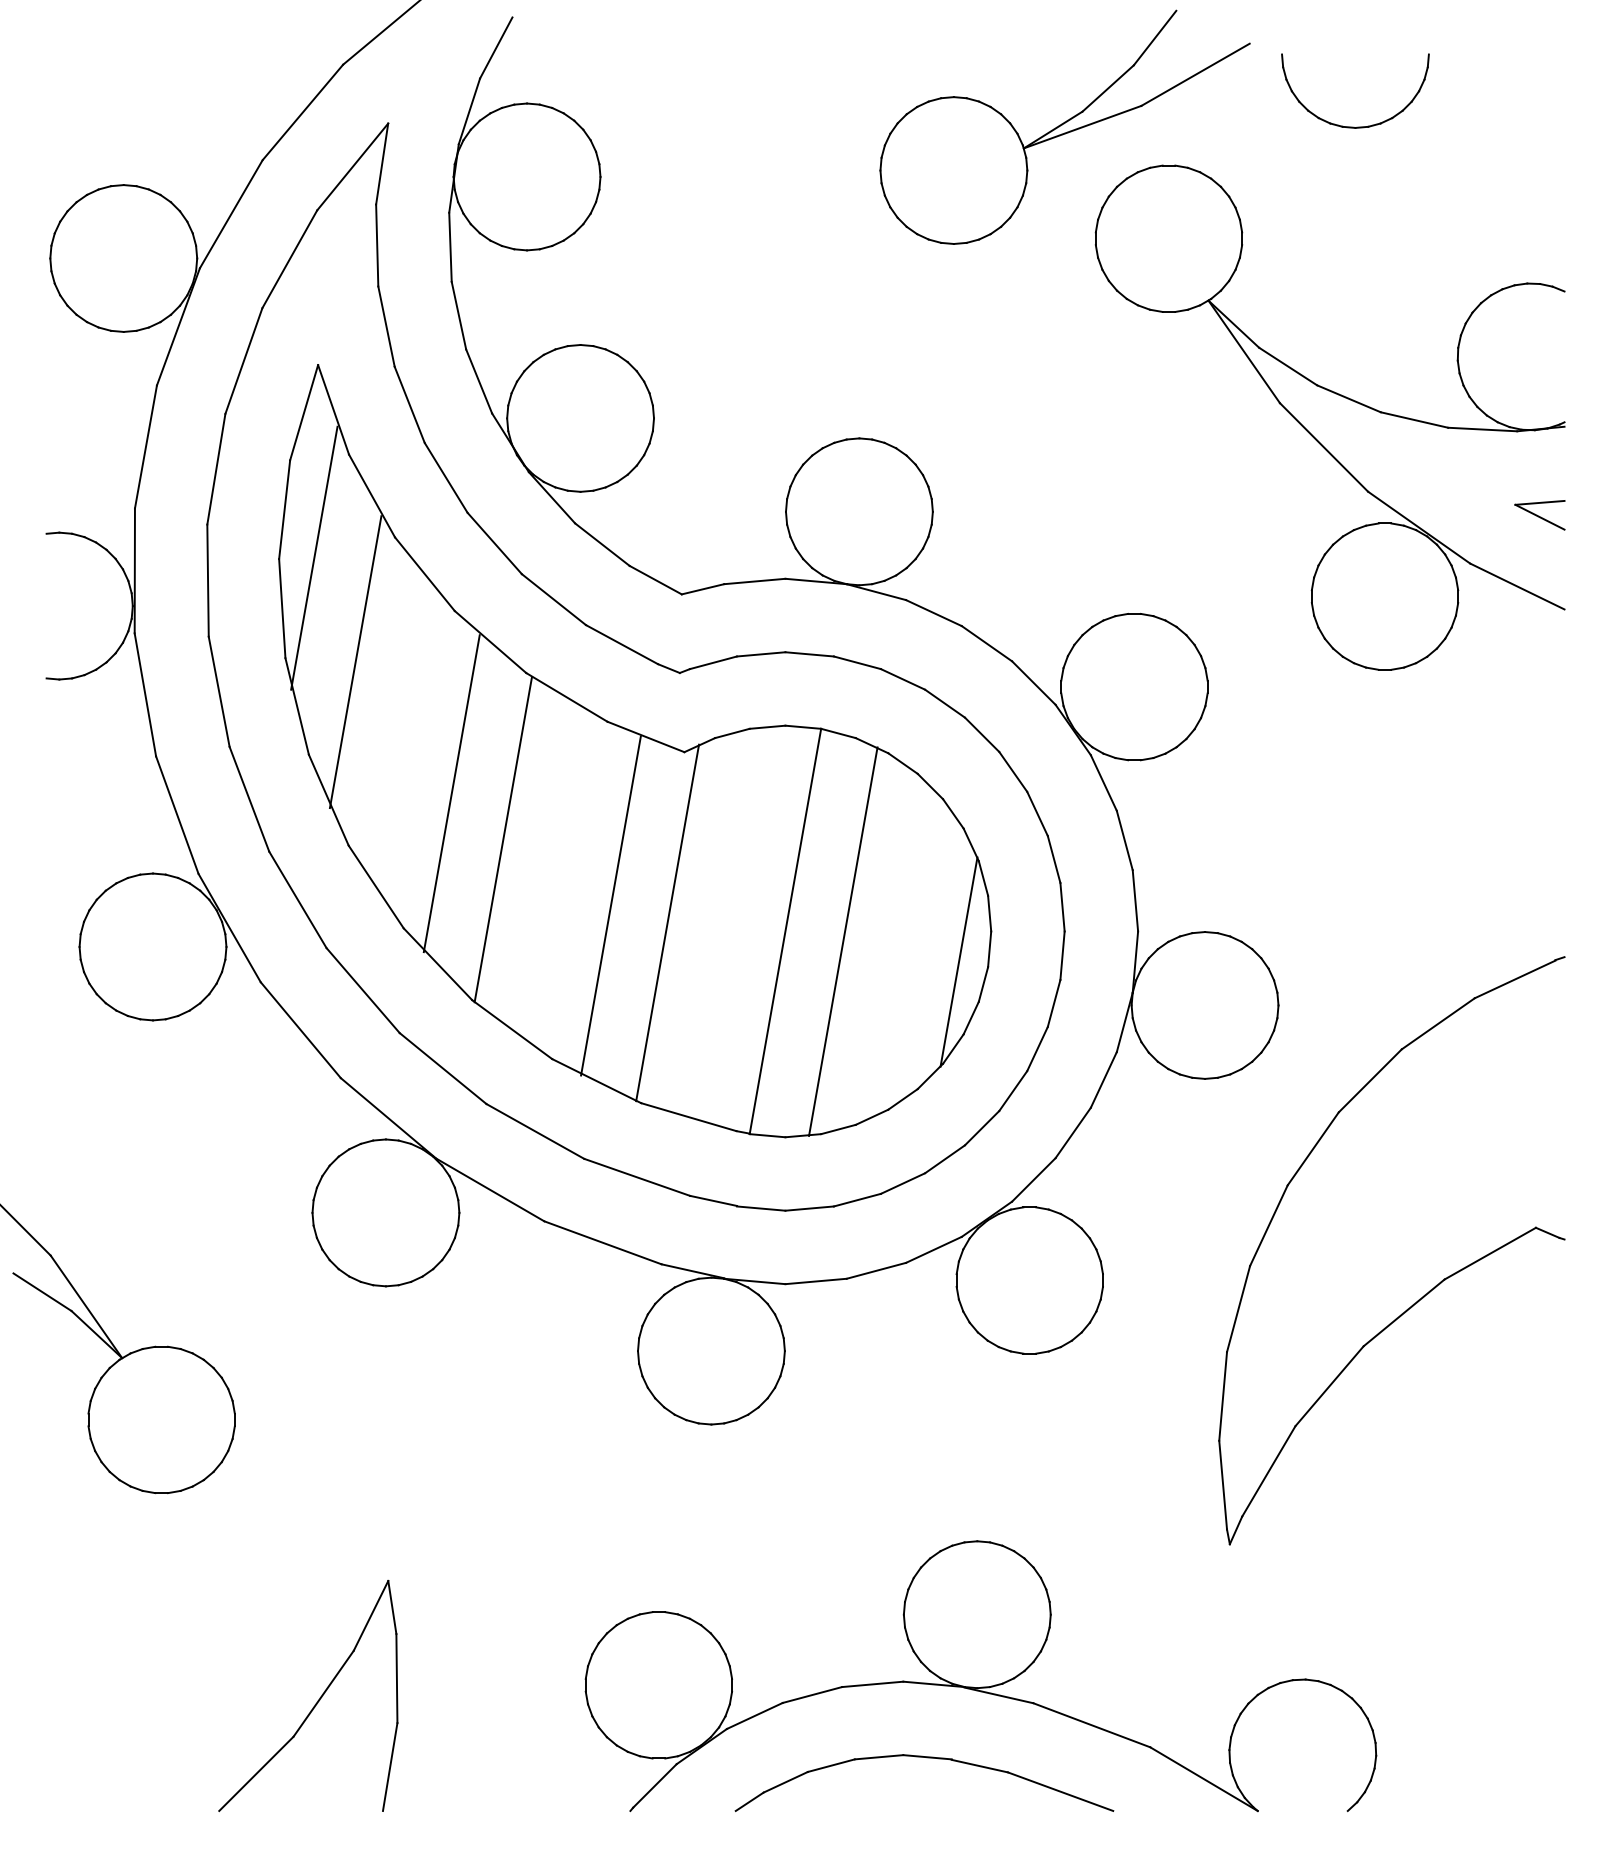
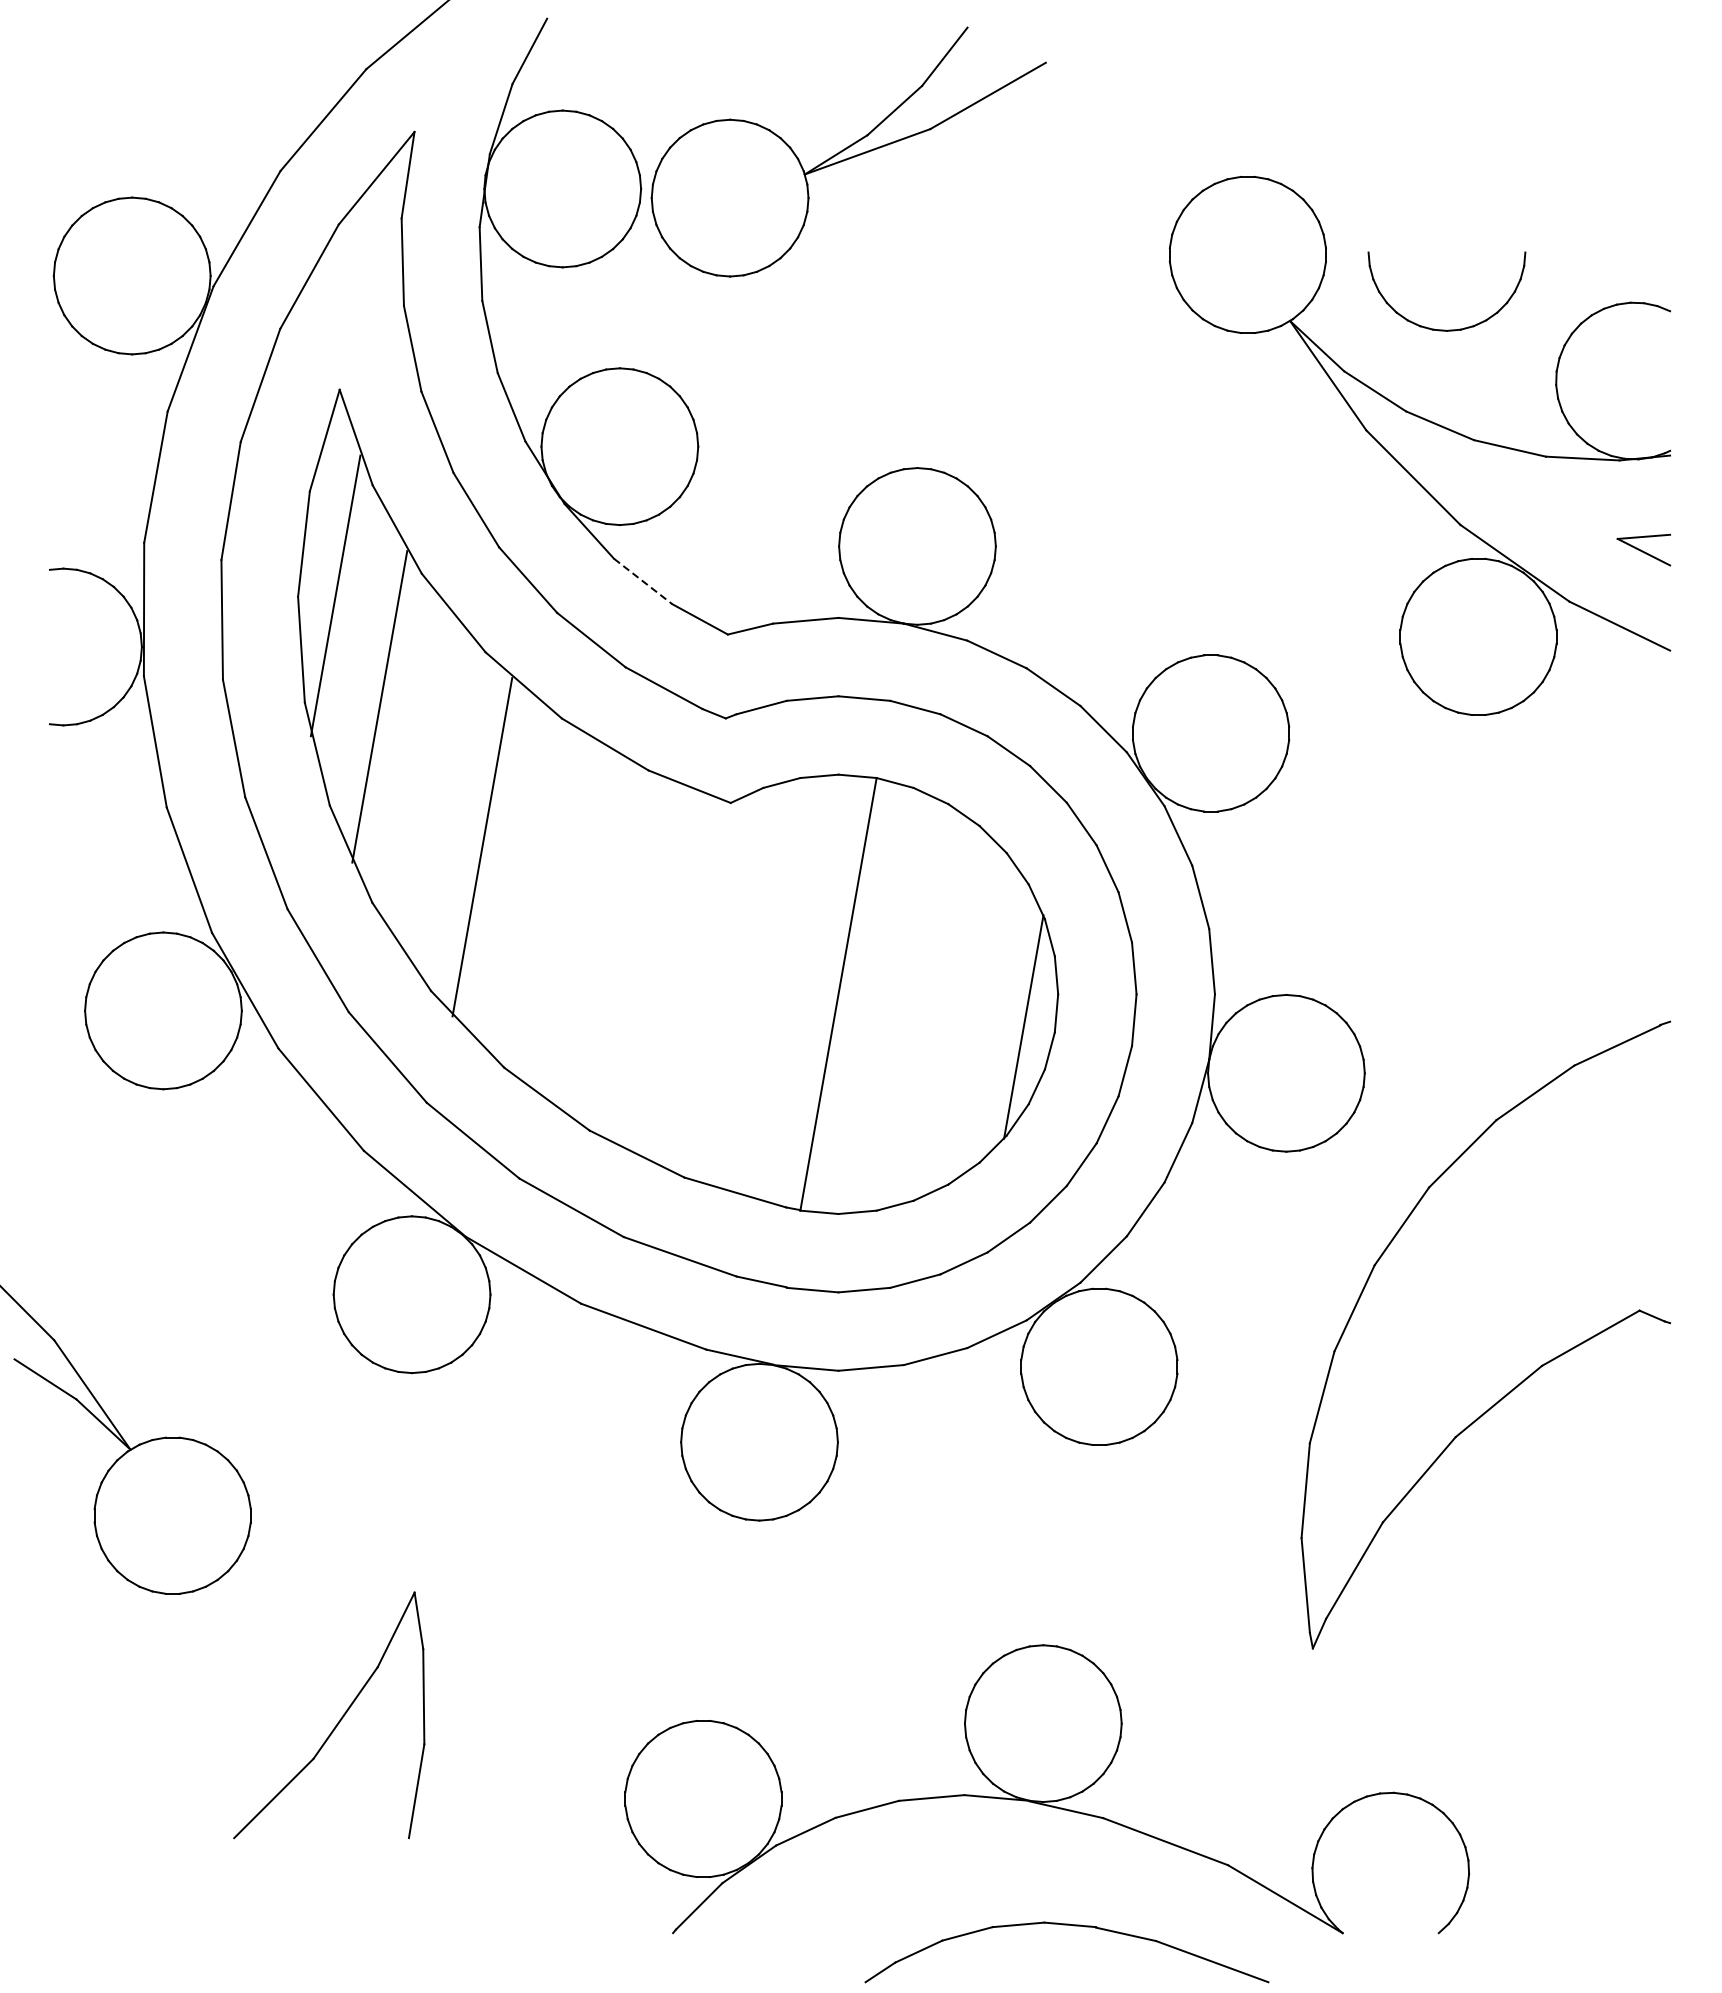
part: (1064, 126) -> (848, 151), moved
part: (1353, 126) -> (1444, 329), moved
line: (602, 544) -> (643, 581), solid -> dashed
line: (503, 839) -> (537, 896), removed
line: (610, 905) -> (651, 966), removed
line: (667, 922) -> (712, 984), removed
line: (843, 941) -> (900, 1005), removed
part: (317, 1700) -> (339, 1720), moved
part: (926, 1758) -> (1069, 1926), moved

